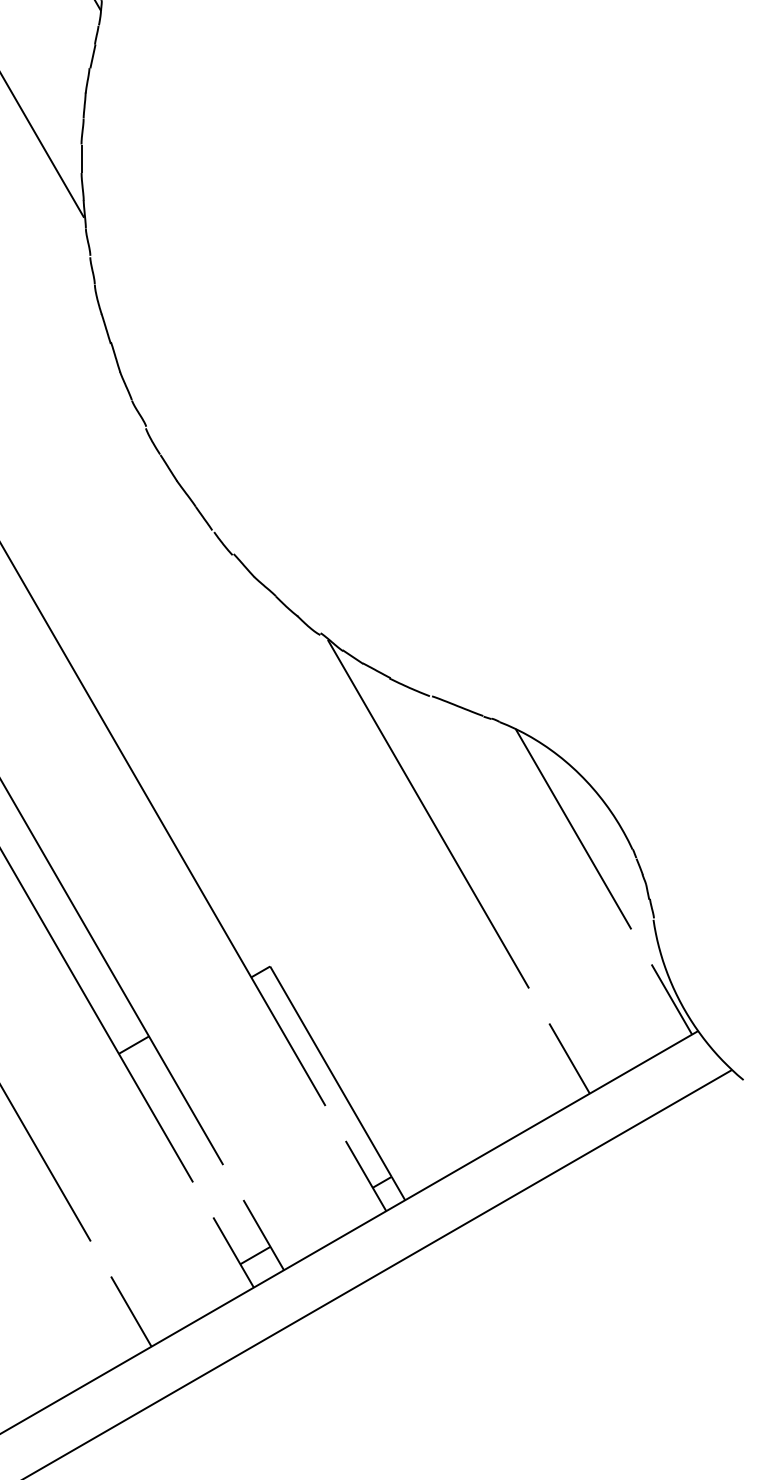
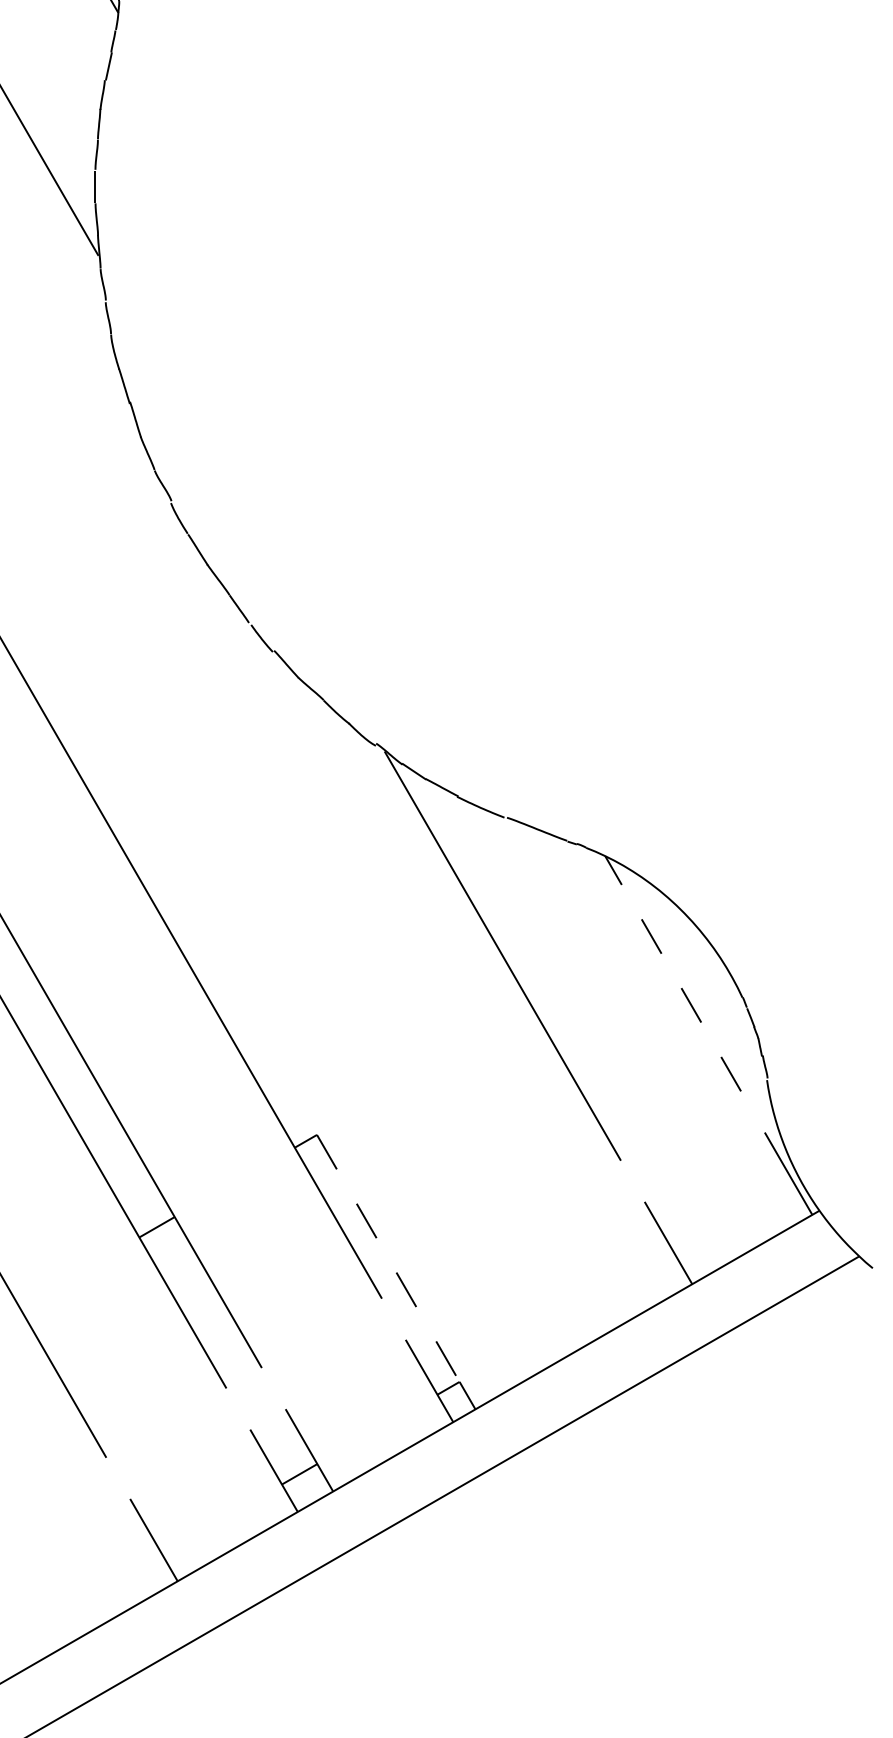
line: (573, 829) -> (673, 974), solid -> dashed
line: (331, 1072) -> (388, 1259), solid -> dashed

